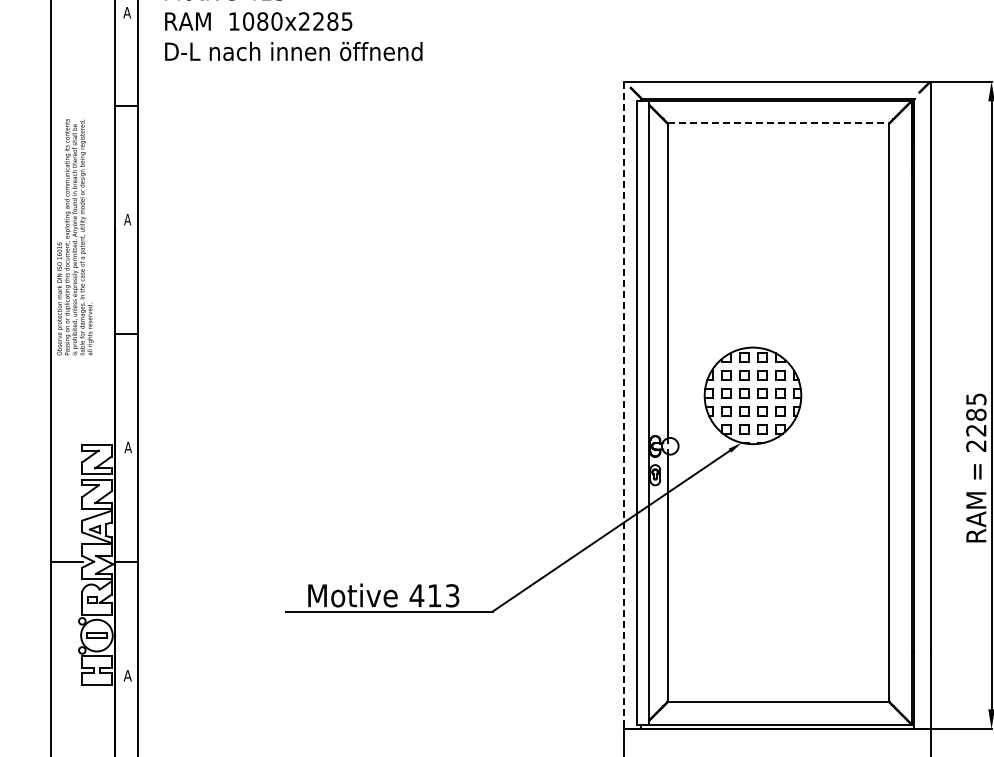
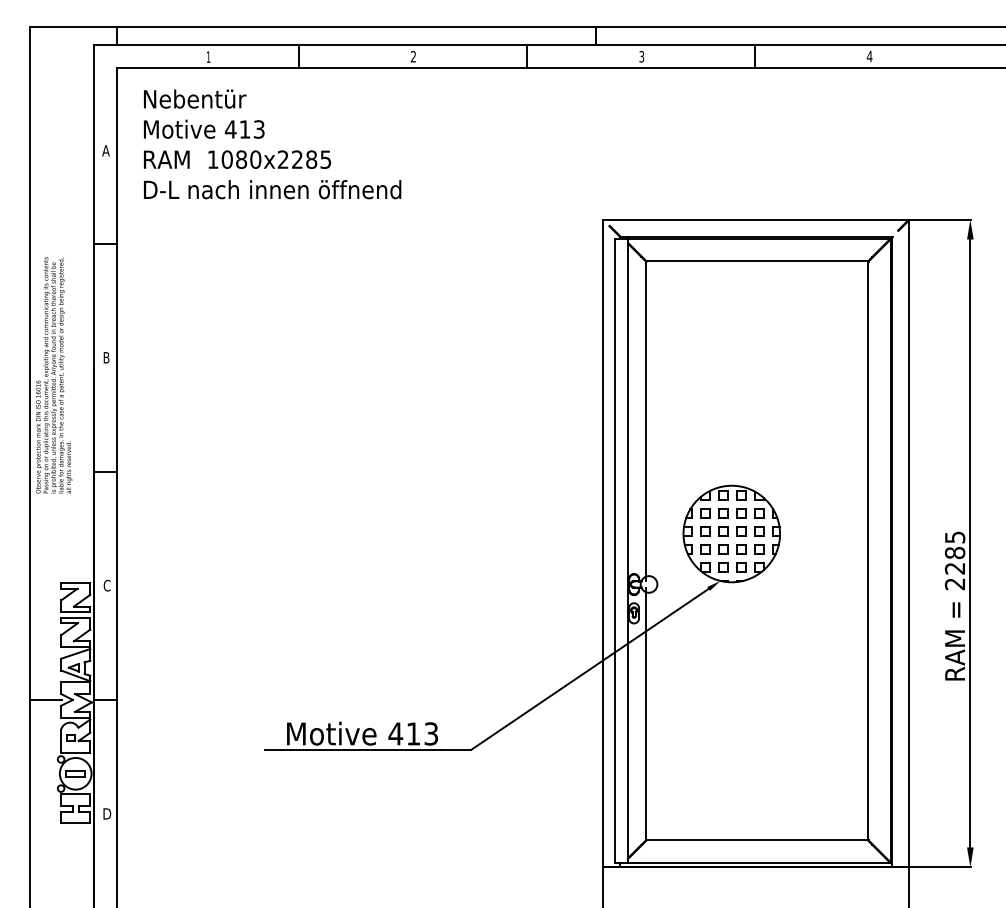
line: (779, 123) -> (758, 261), dashed -> solid
text: (127, 219) -> (106, 357), A -> B
line: (624, 404) -> (603, 542), dashed -> solid
text: (127, 447) -> (106, 585), A -> C
text: (127, 675) -> (106, 813), A -> D

